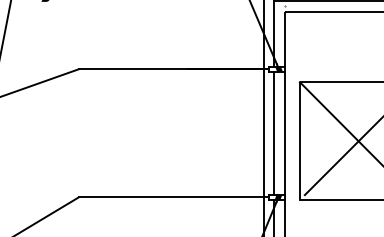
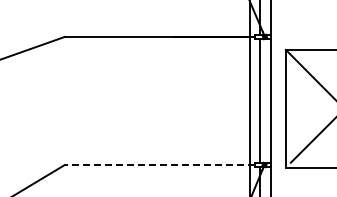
line: (173, 197) -> (159, 165), solid -> dashed

